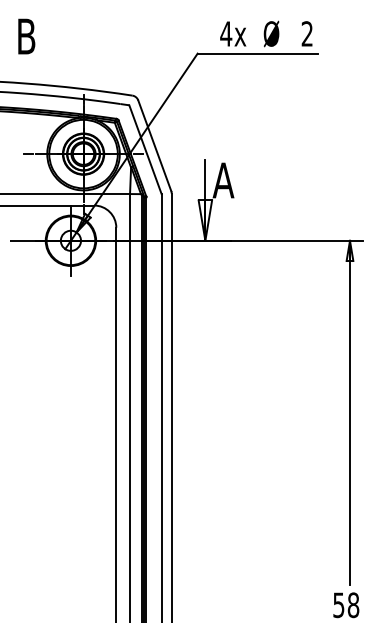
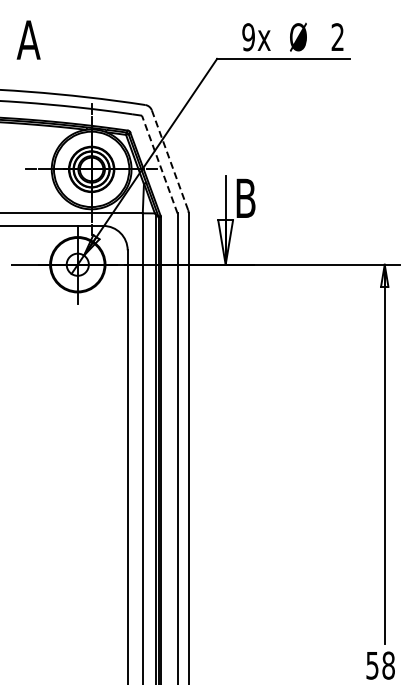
text: (226, 34) -> (248, 37), 4x -> 9x
text: (26, 36) -> (28, 39), B -> A
line: (155, 146) -> (170, 160), solid -> dashed
line: (145, 149) -> (159, 164), solid -> dashed
text: (223, 179) -> (245, 197), A -> B

